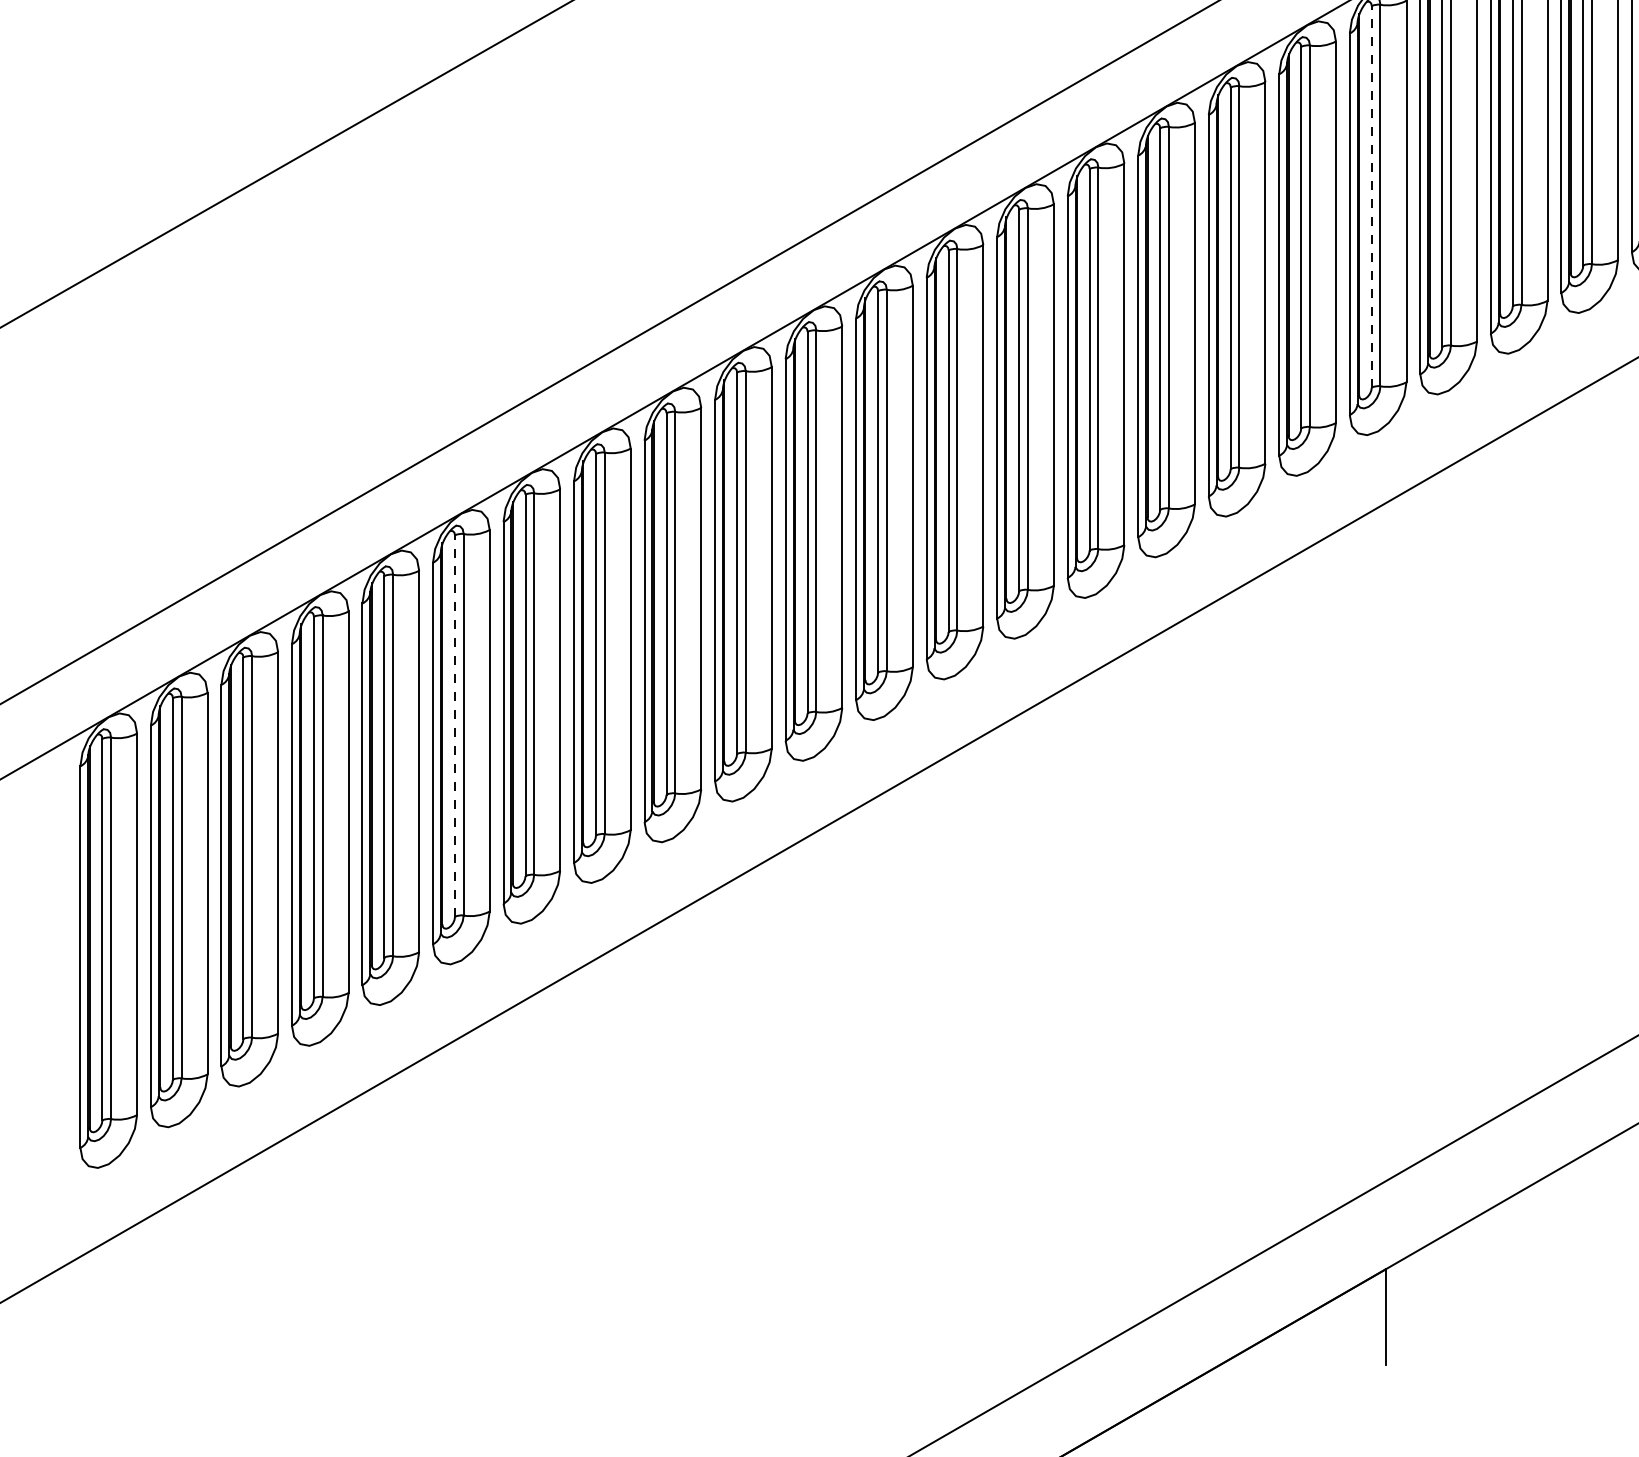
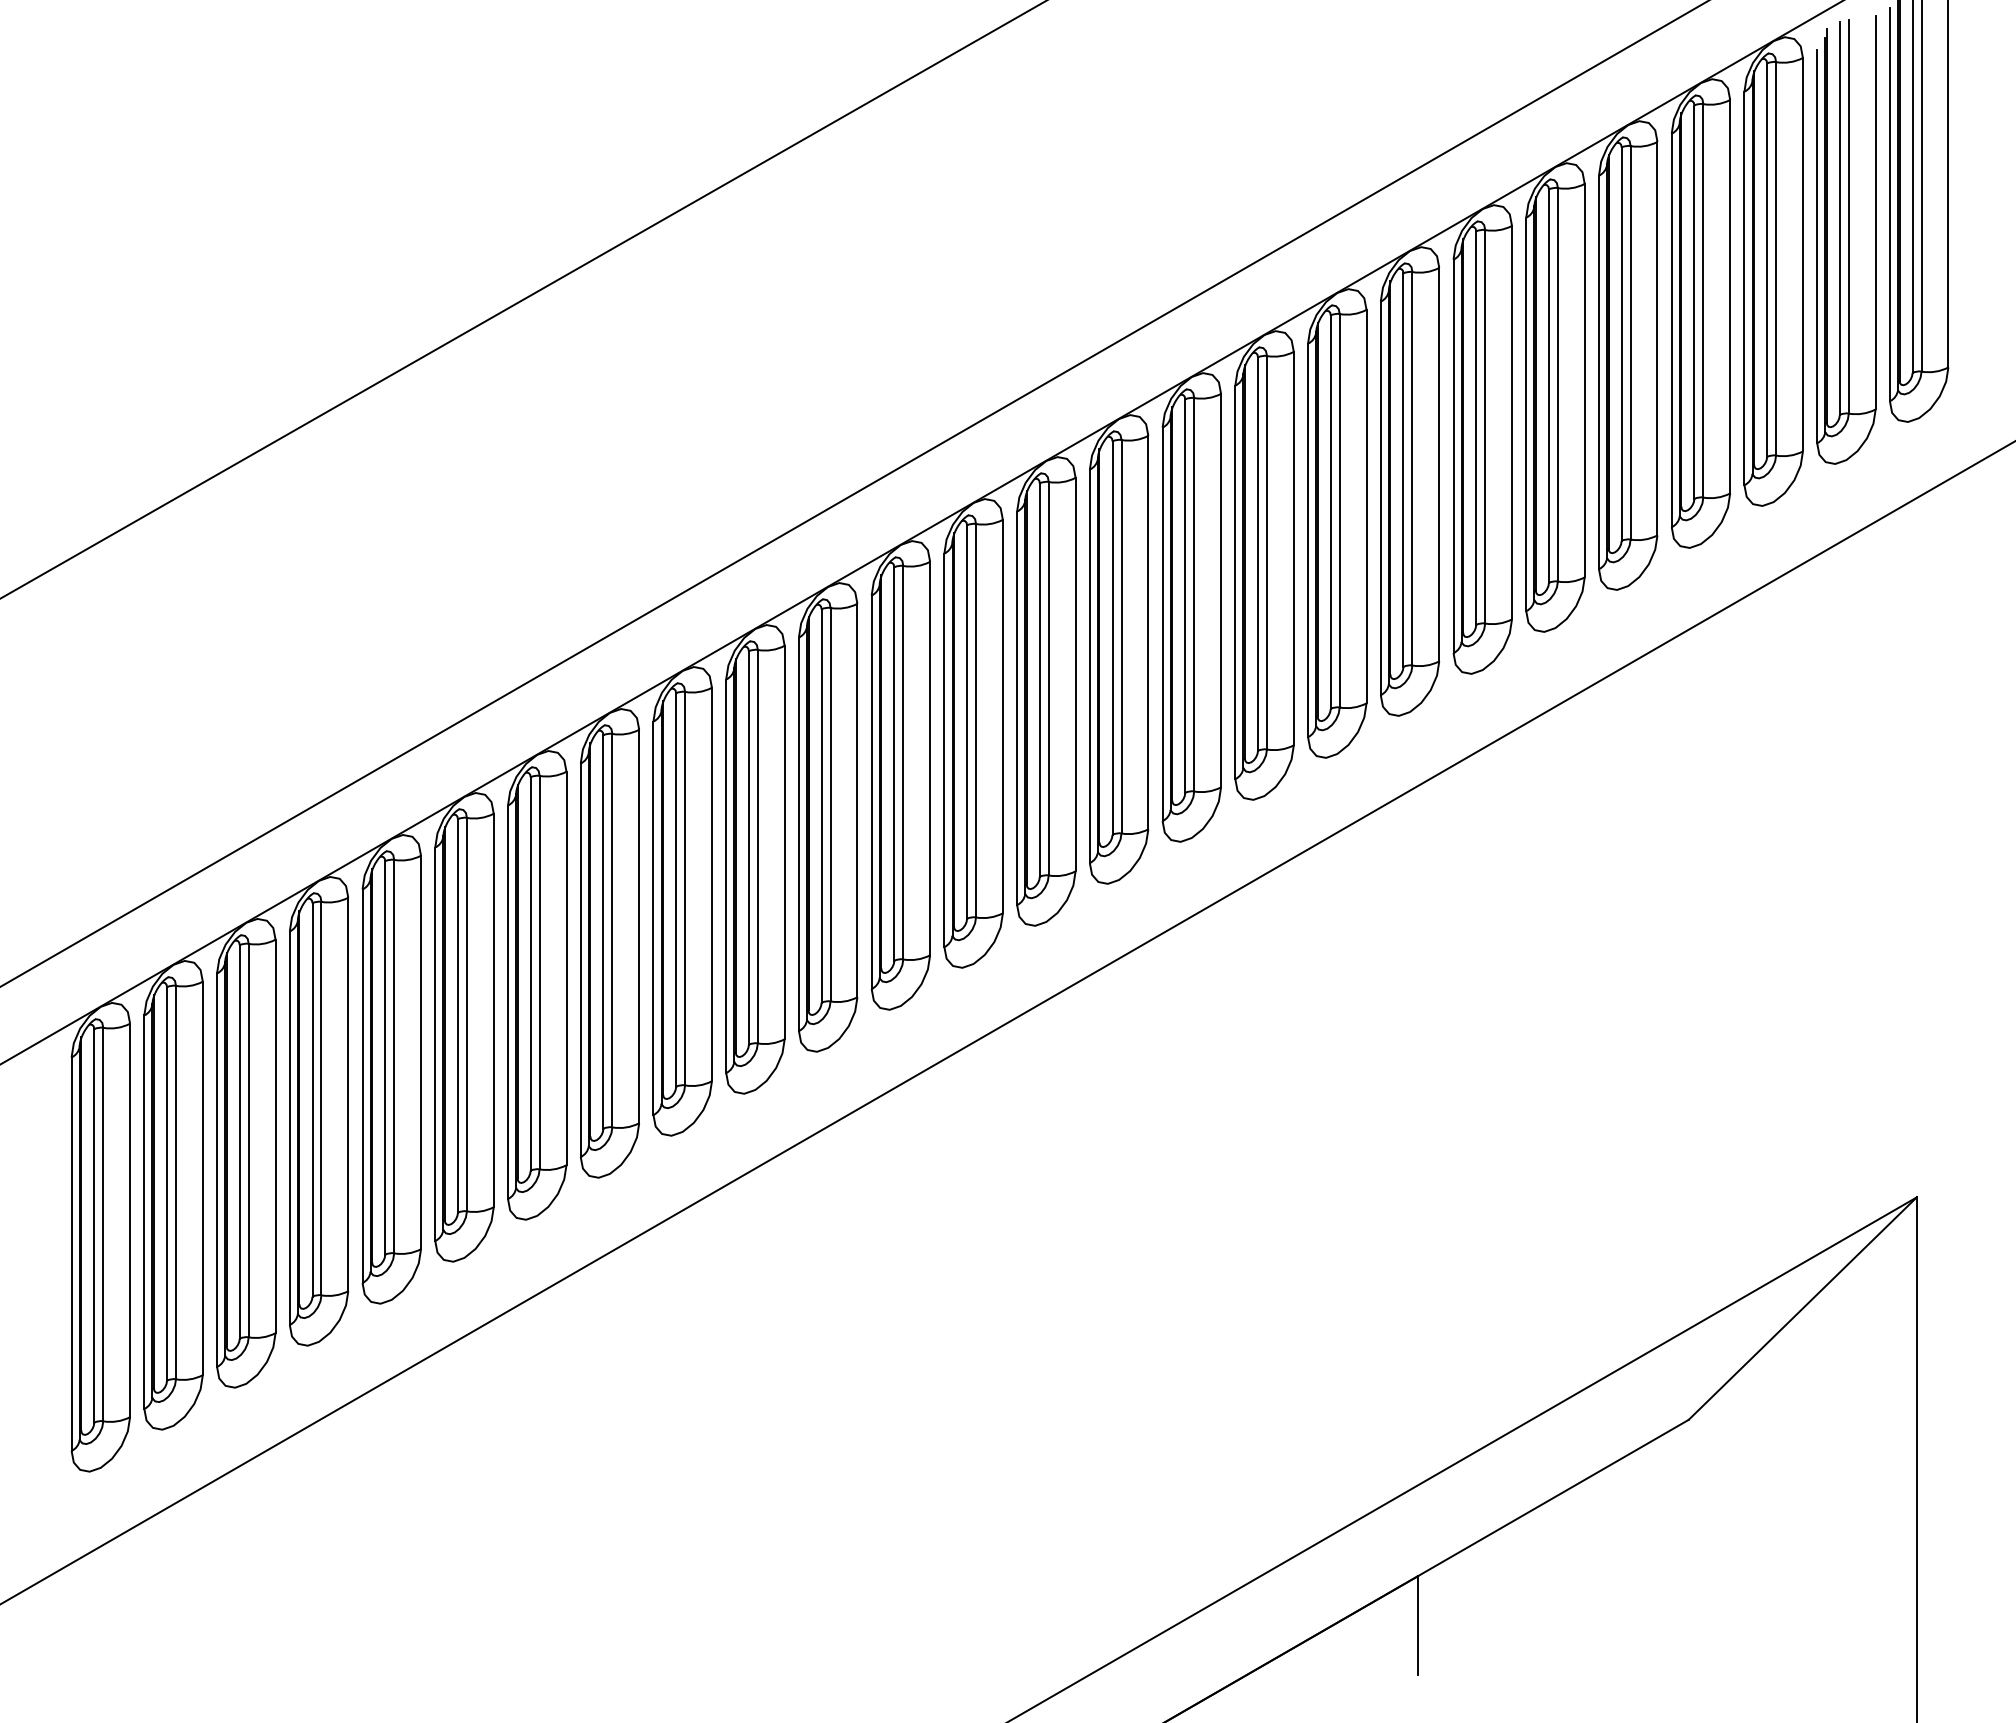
line: (1371, 197) -> (1403, 470), dashed -> solid
line: (454, 726) -> (457, 1016), dashed -> solid

